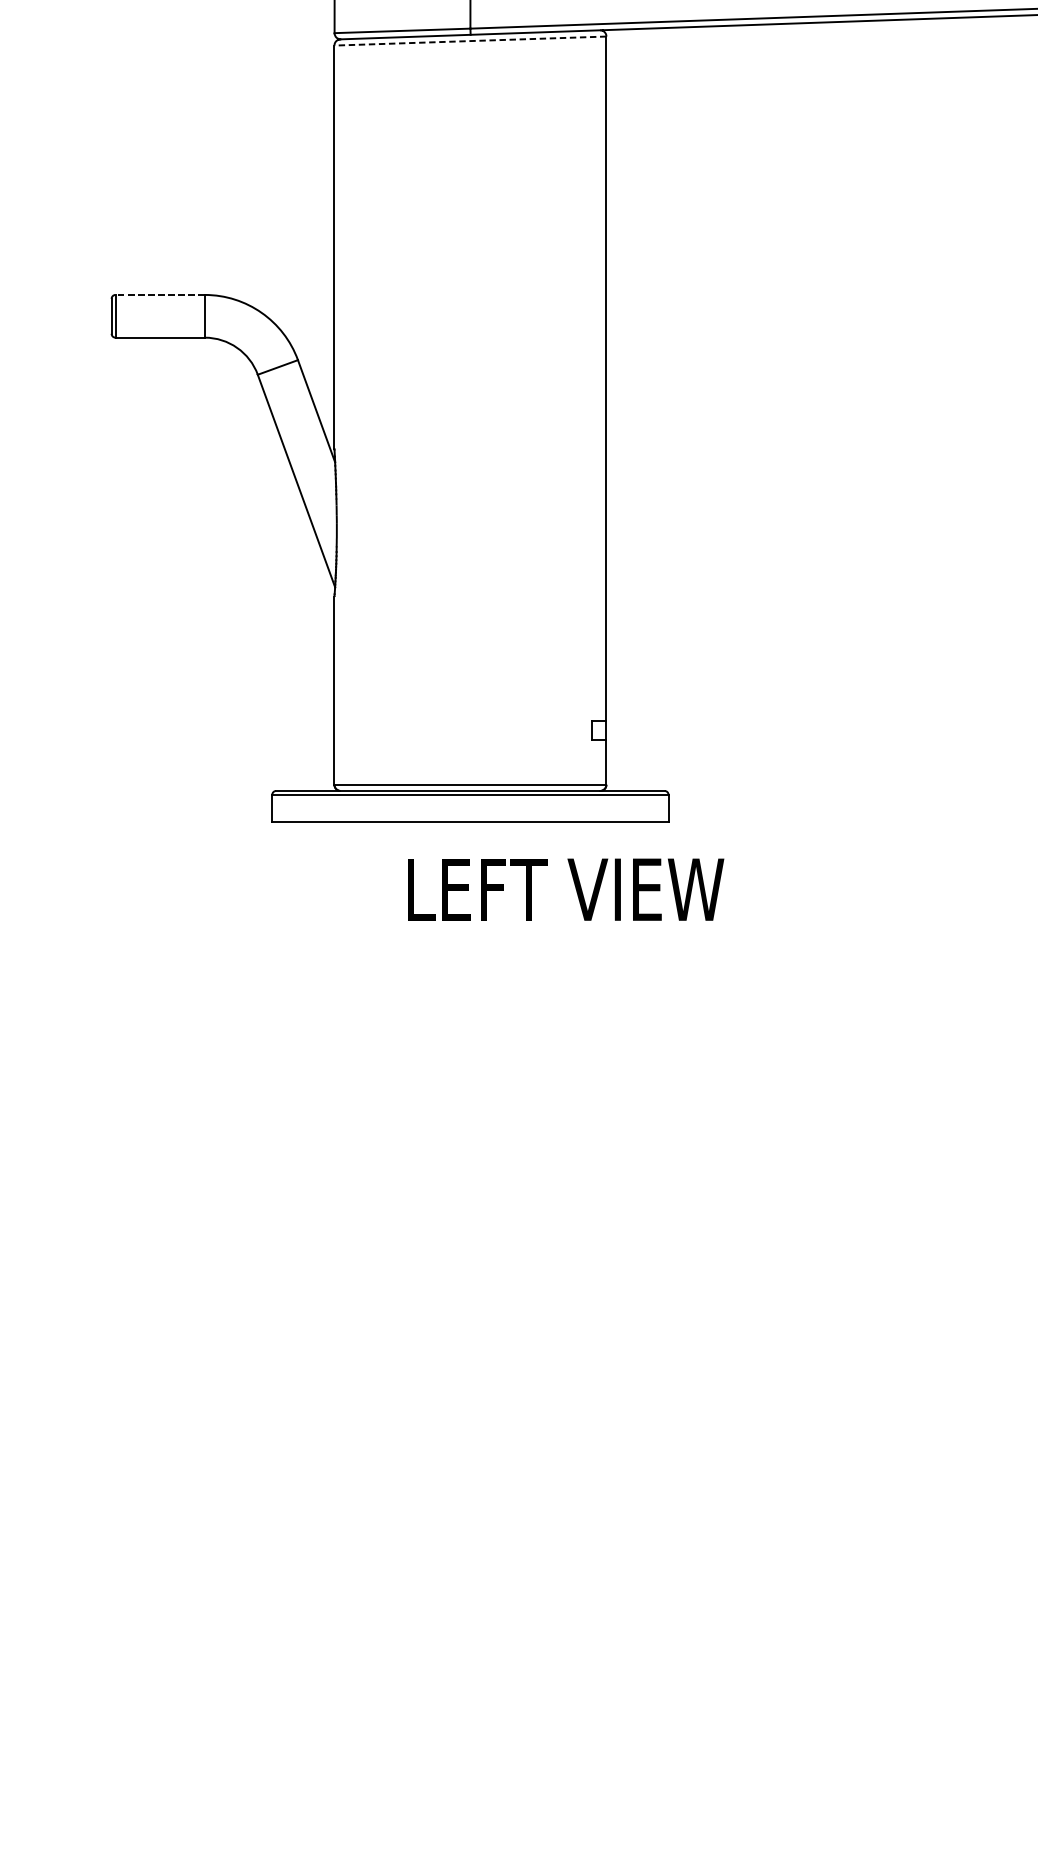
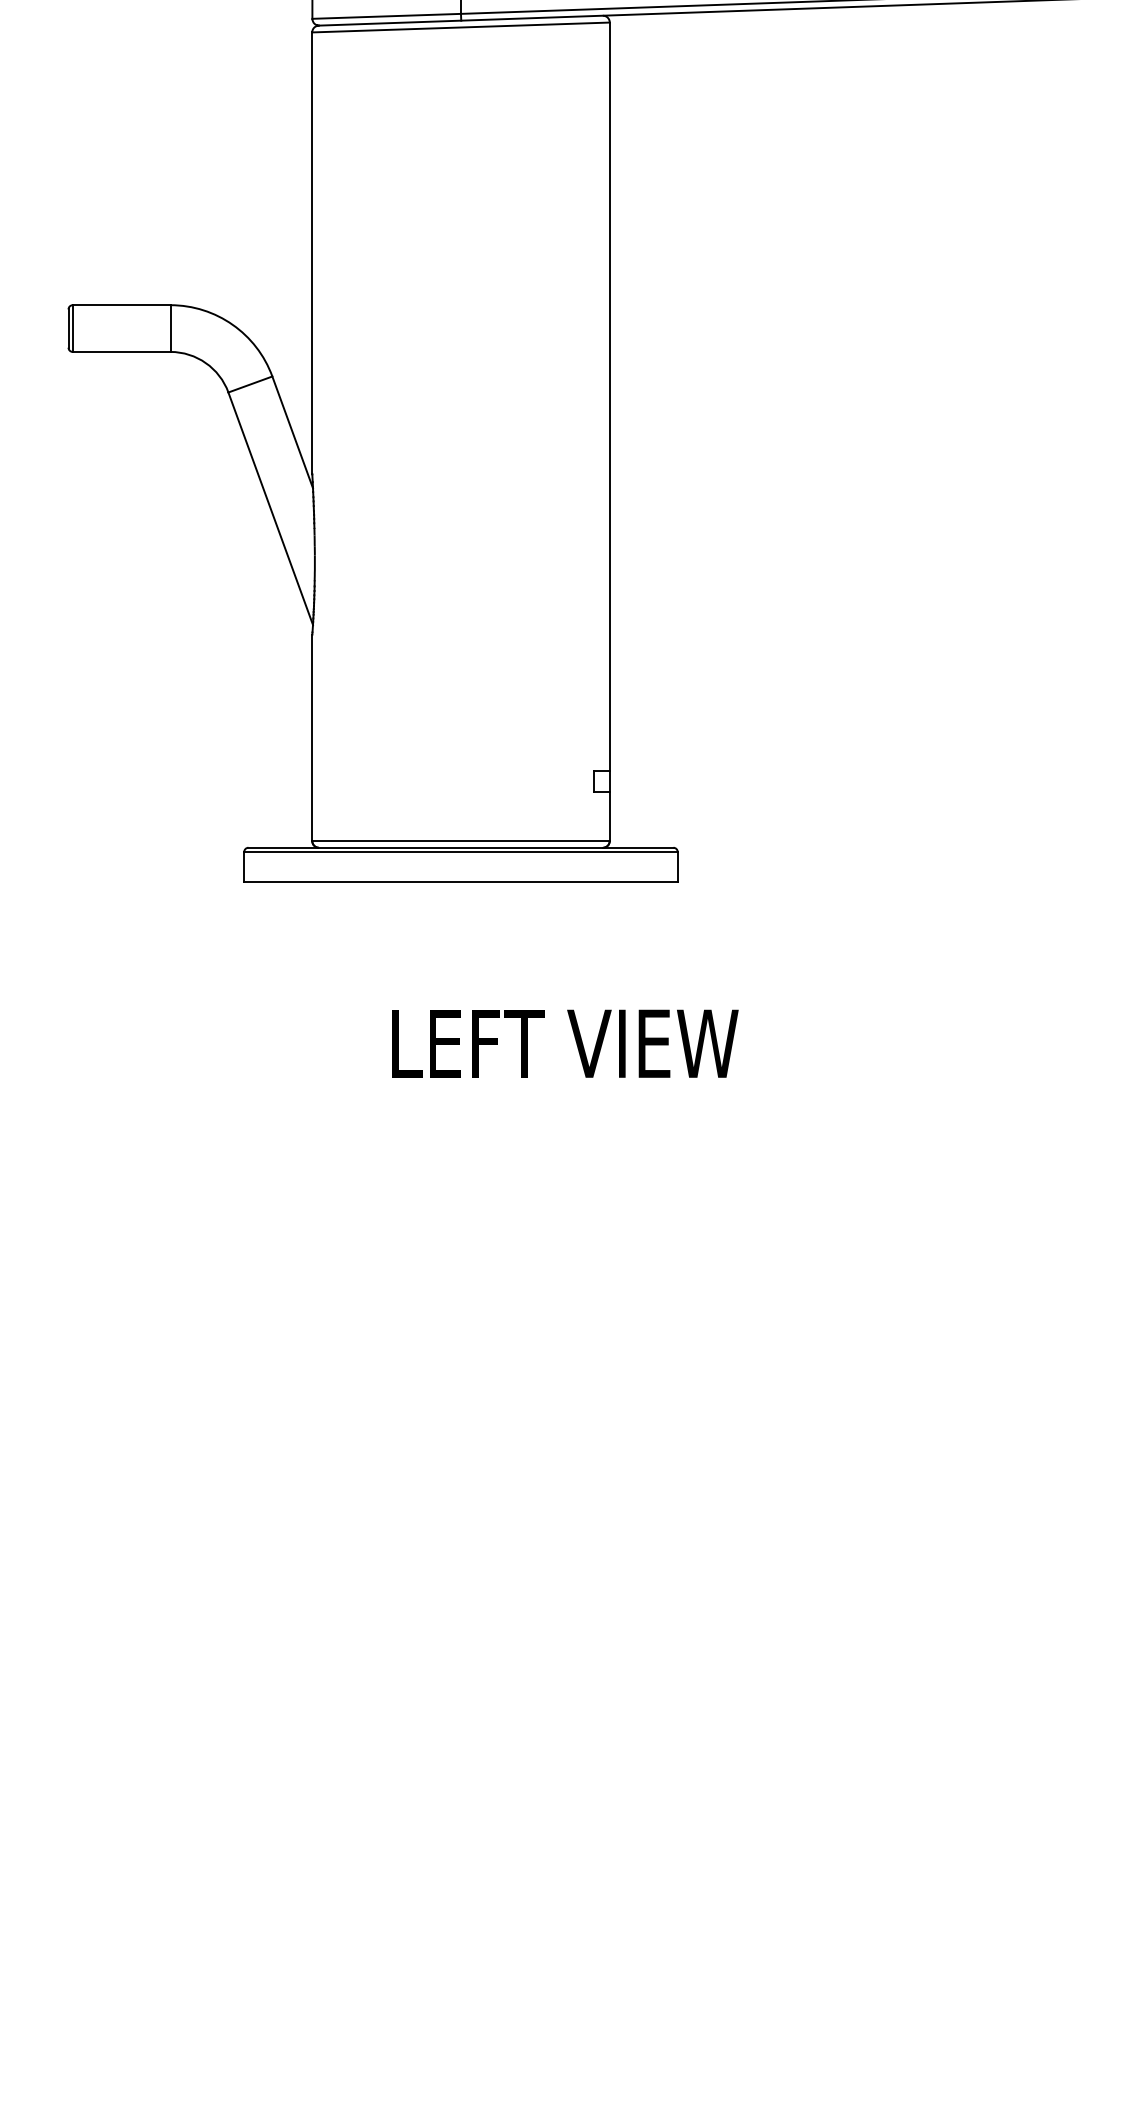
line: (469, 41) -> (460, 27), dashed -> solid
line: (160, 295) -> (121, 305), dashed -> solid
text: (565, 889) -> (565, 1043), moved

